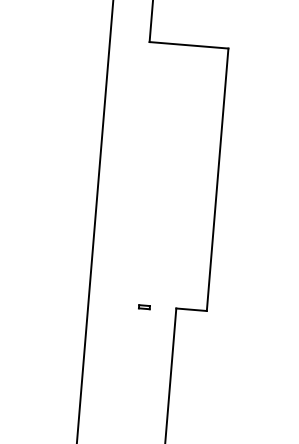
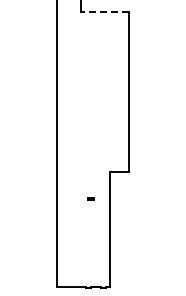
line: (188, 45) -> (104, 12), solid -> dashed
part: (143, 305) -> (90, 198), moved

